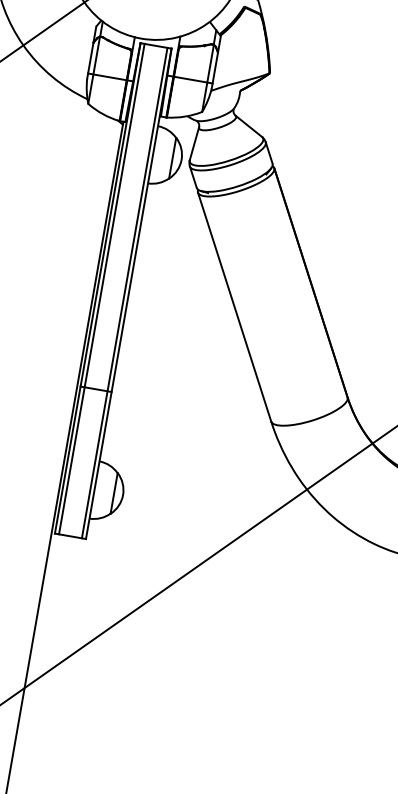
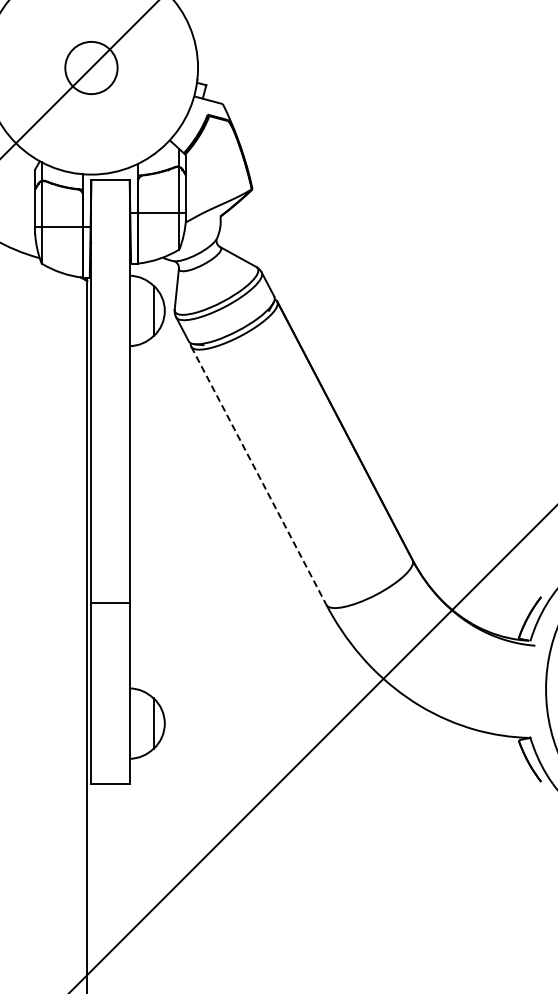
line: (101, 288) -> (96, 481), removed
line: (124, 292) -> (124, 481), removed
line: (234, 306) -> (258, 475), solid -> dashed

